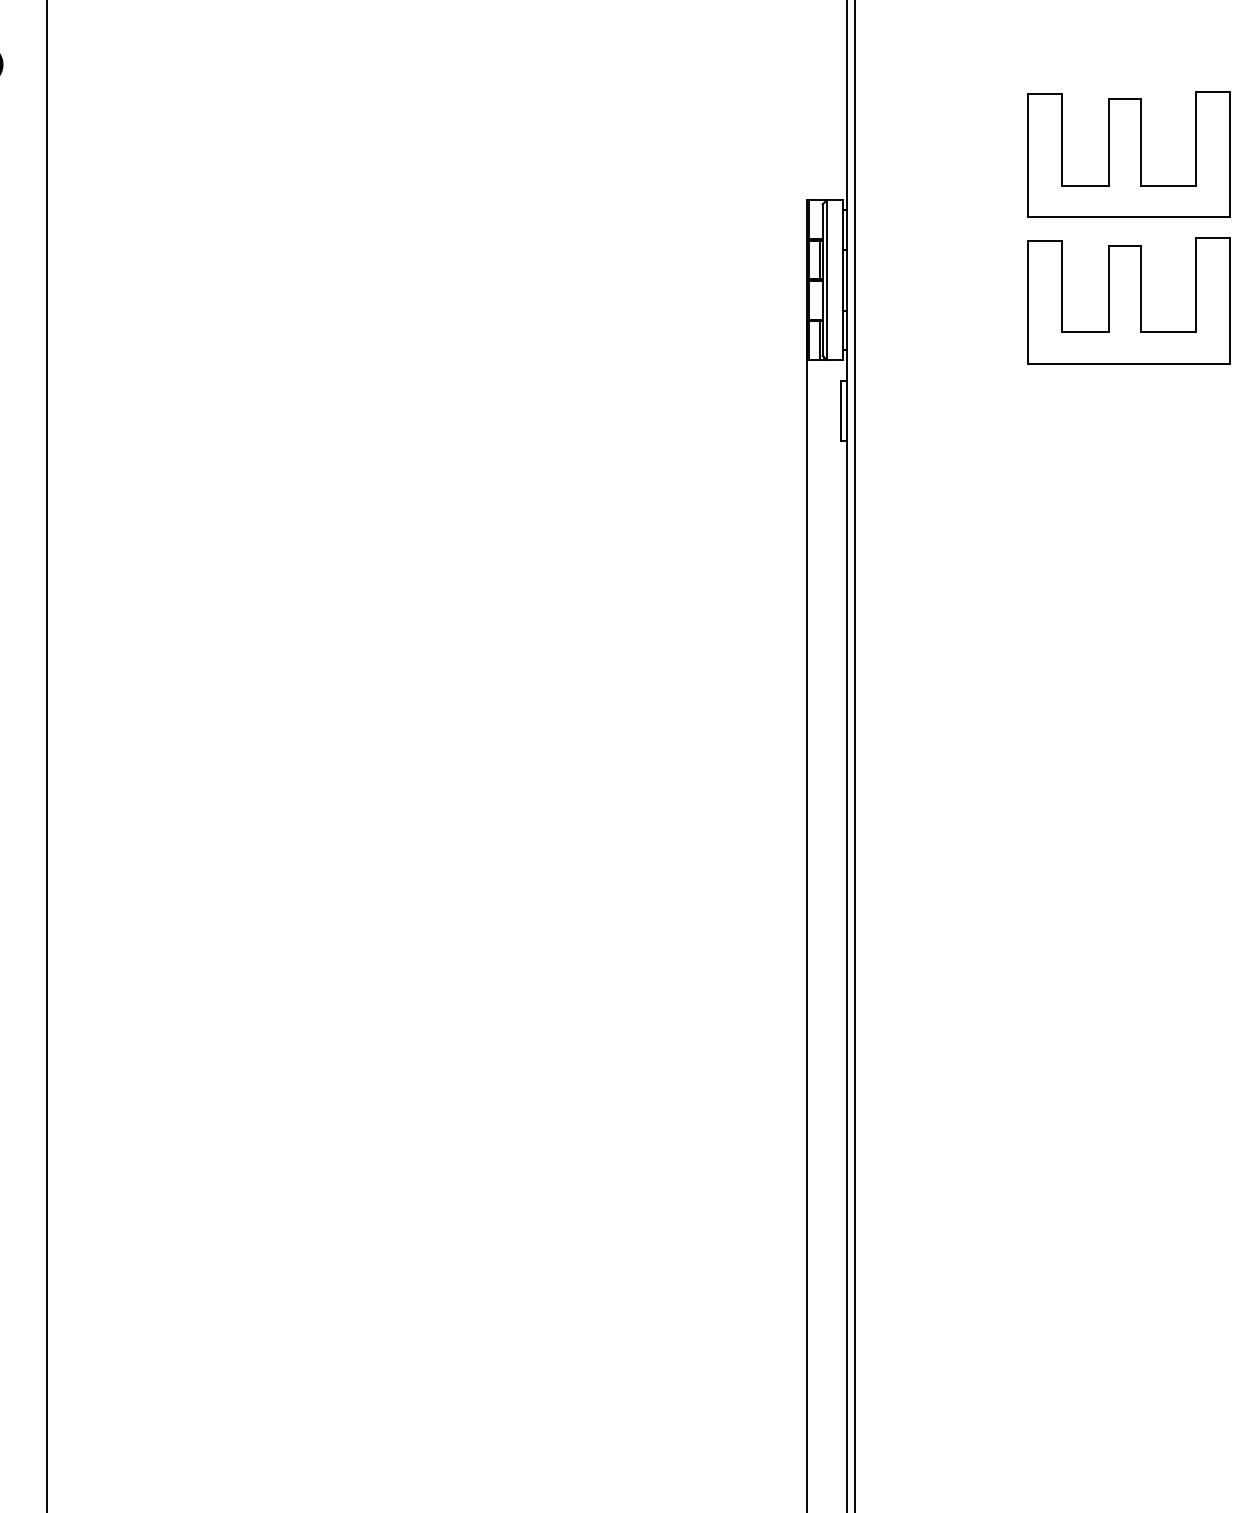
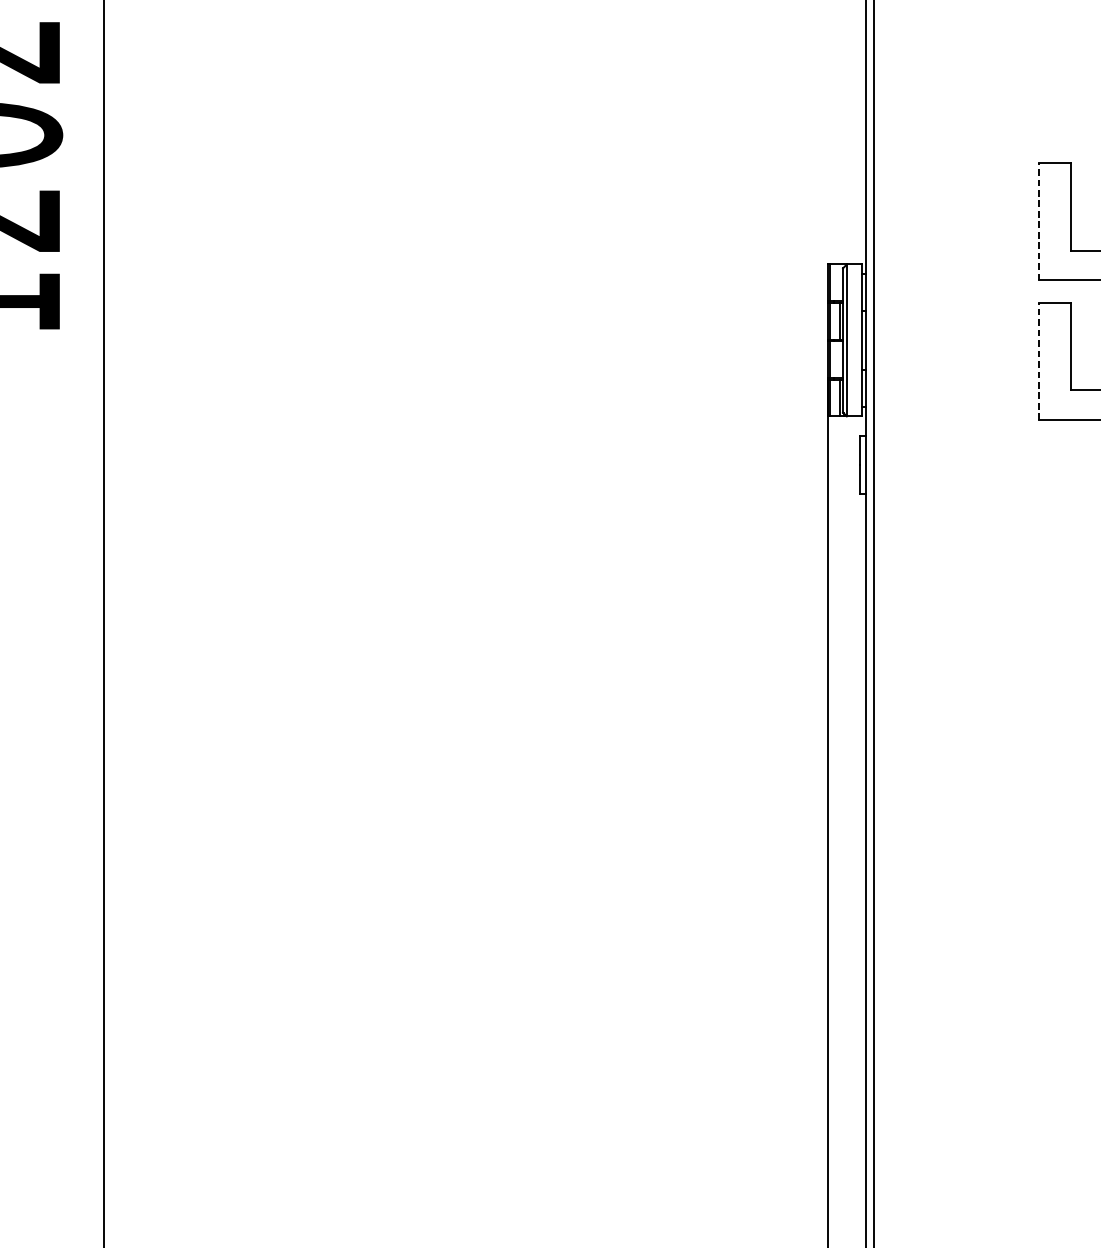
line: (1028, 155) -> (1038, 221), solid -> dashed
line: (1028, 301) -> (1038, 360), solid -> dashed

